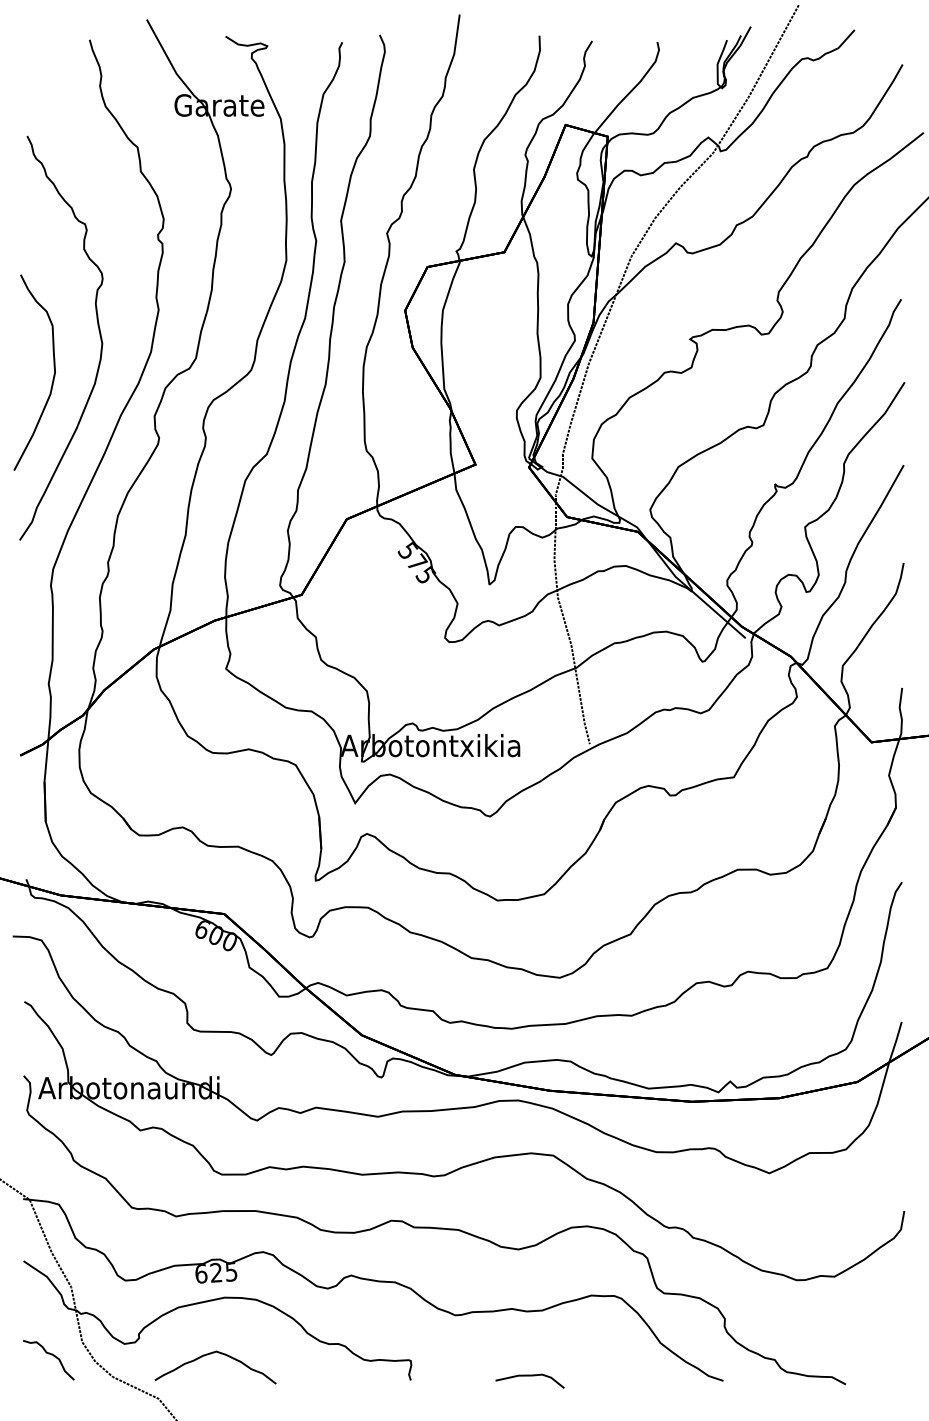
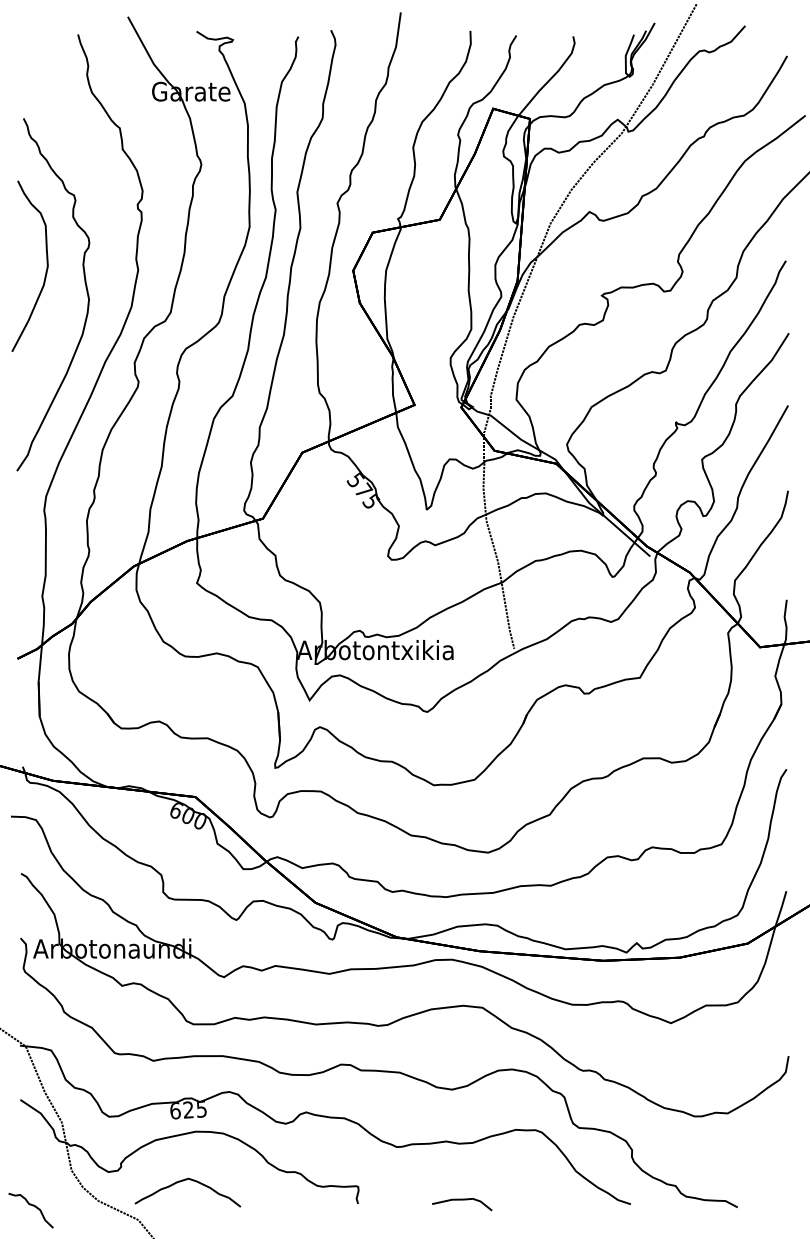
curve: (52, 378) -> (45, 271), moved
curve: (51, 1355) -> (33, 1206), moved

